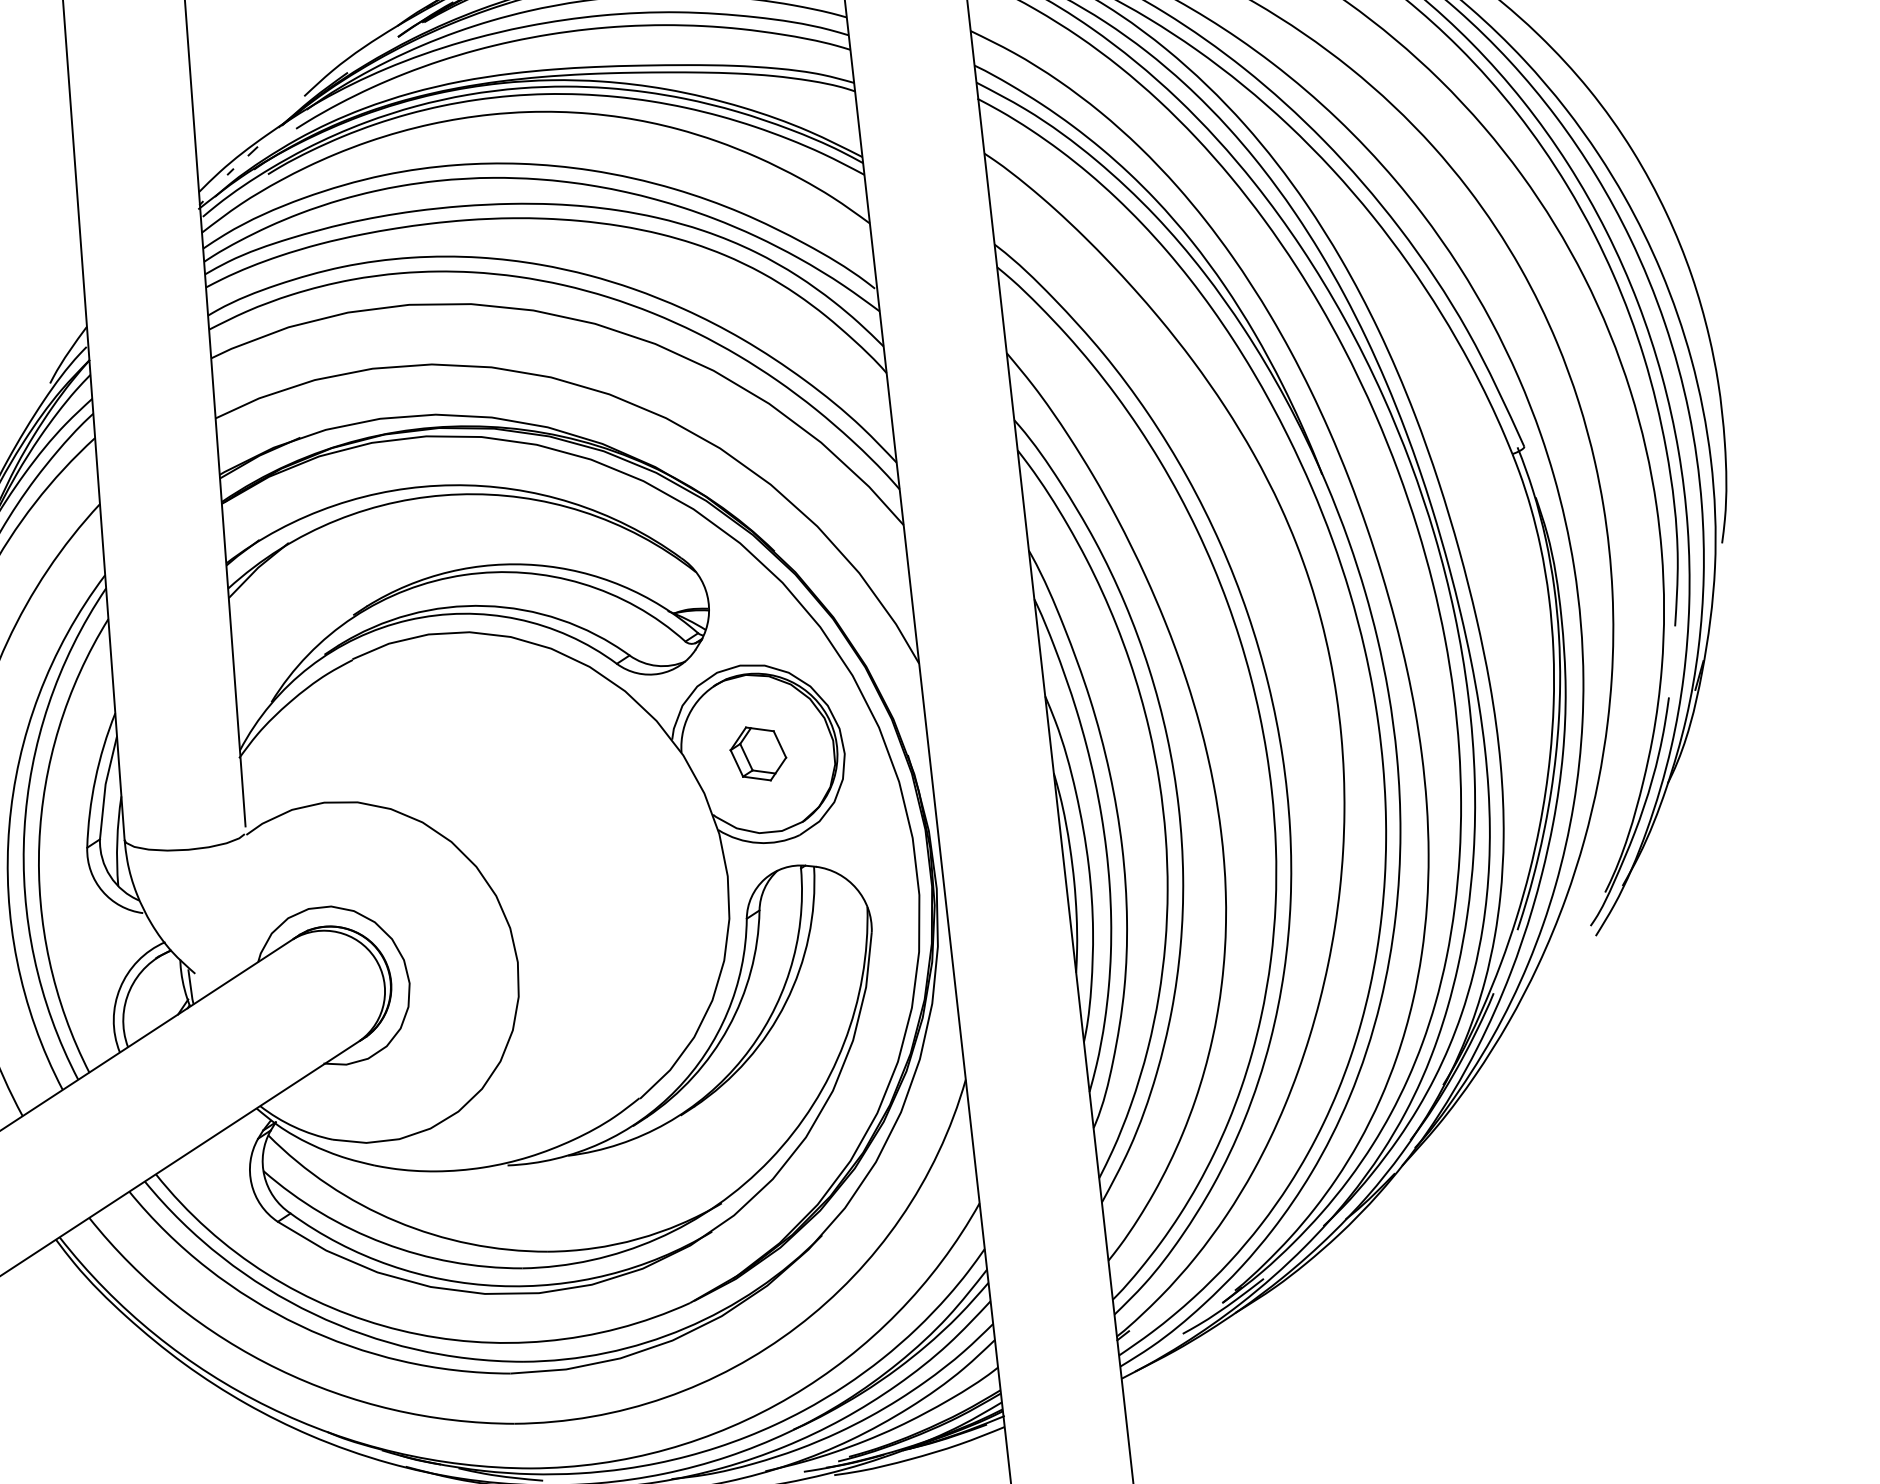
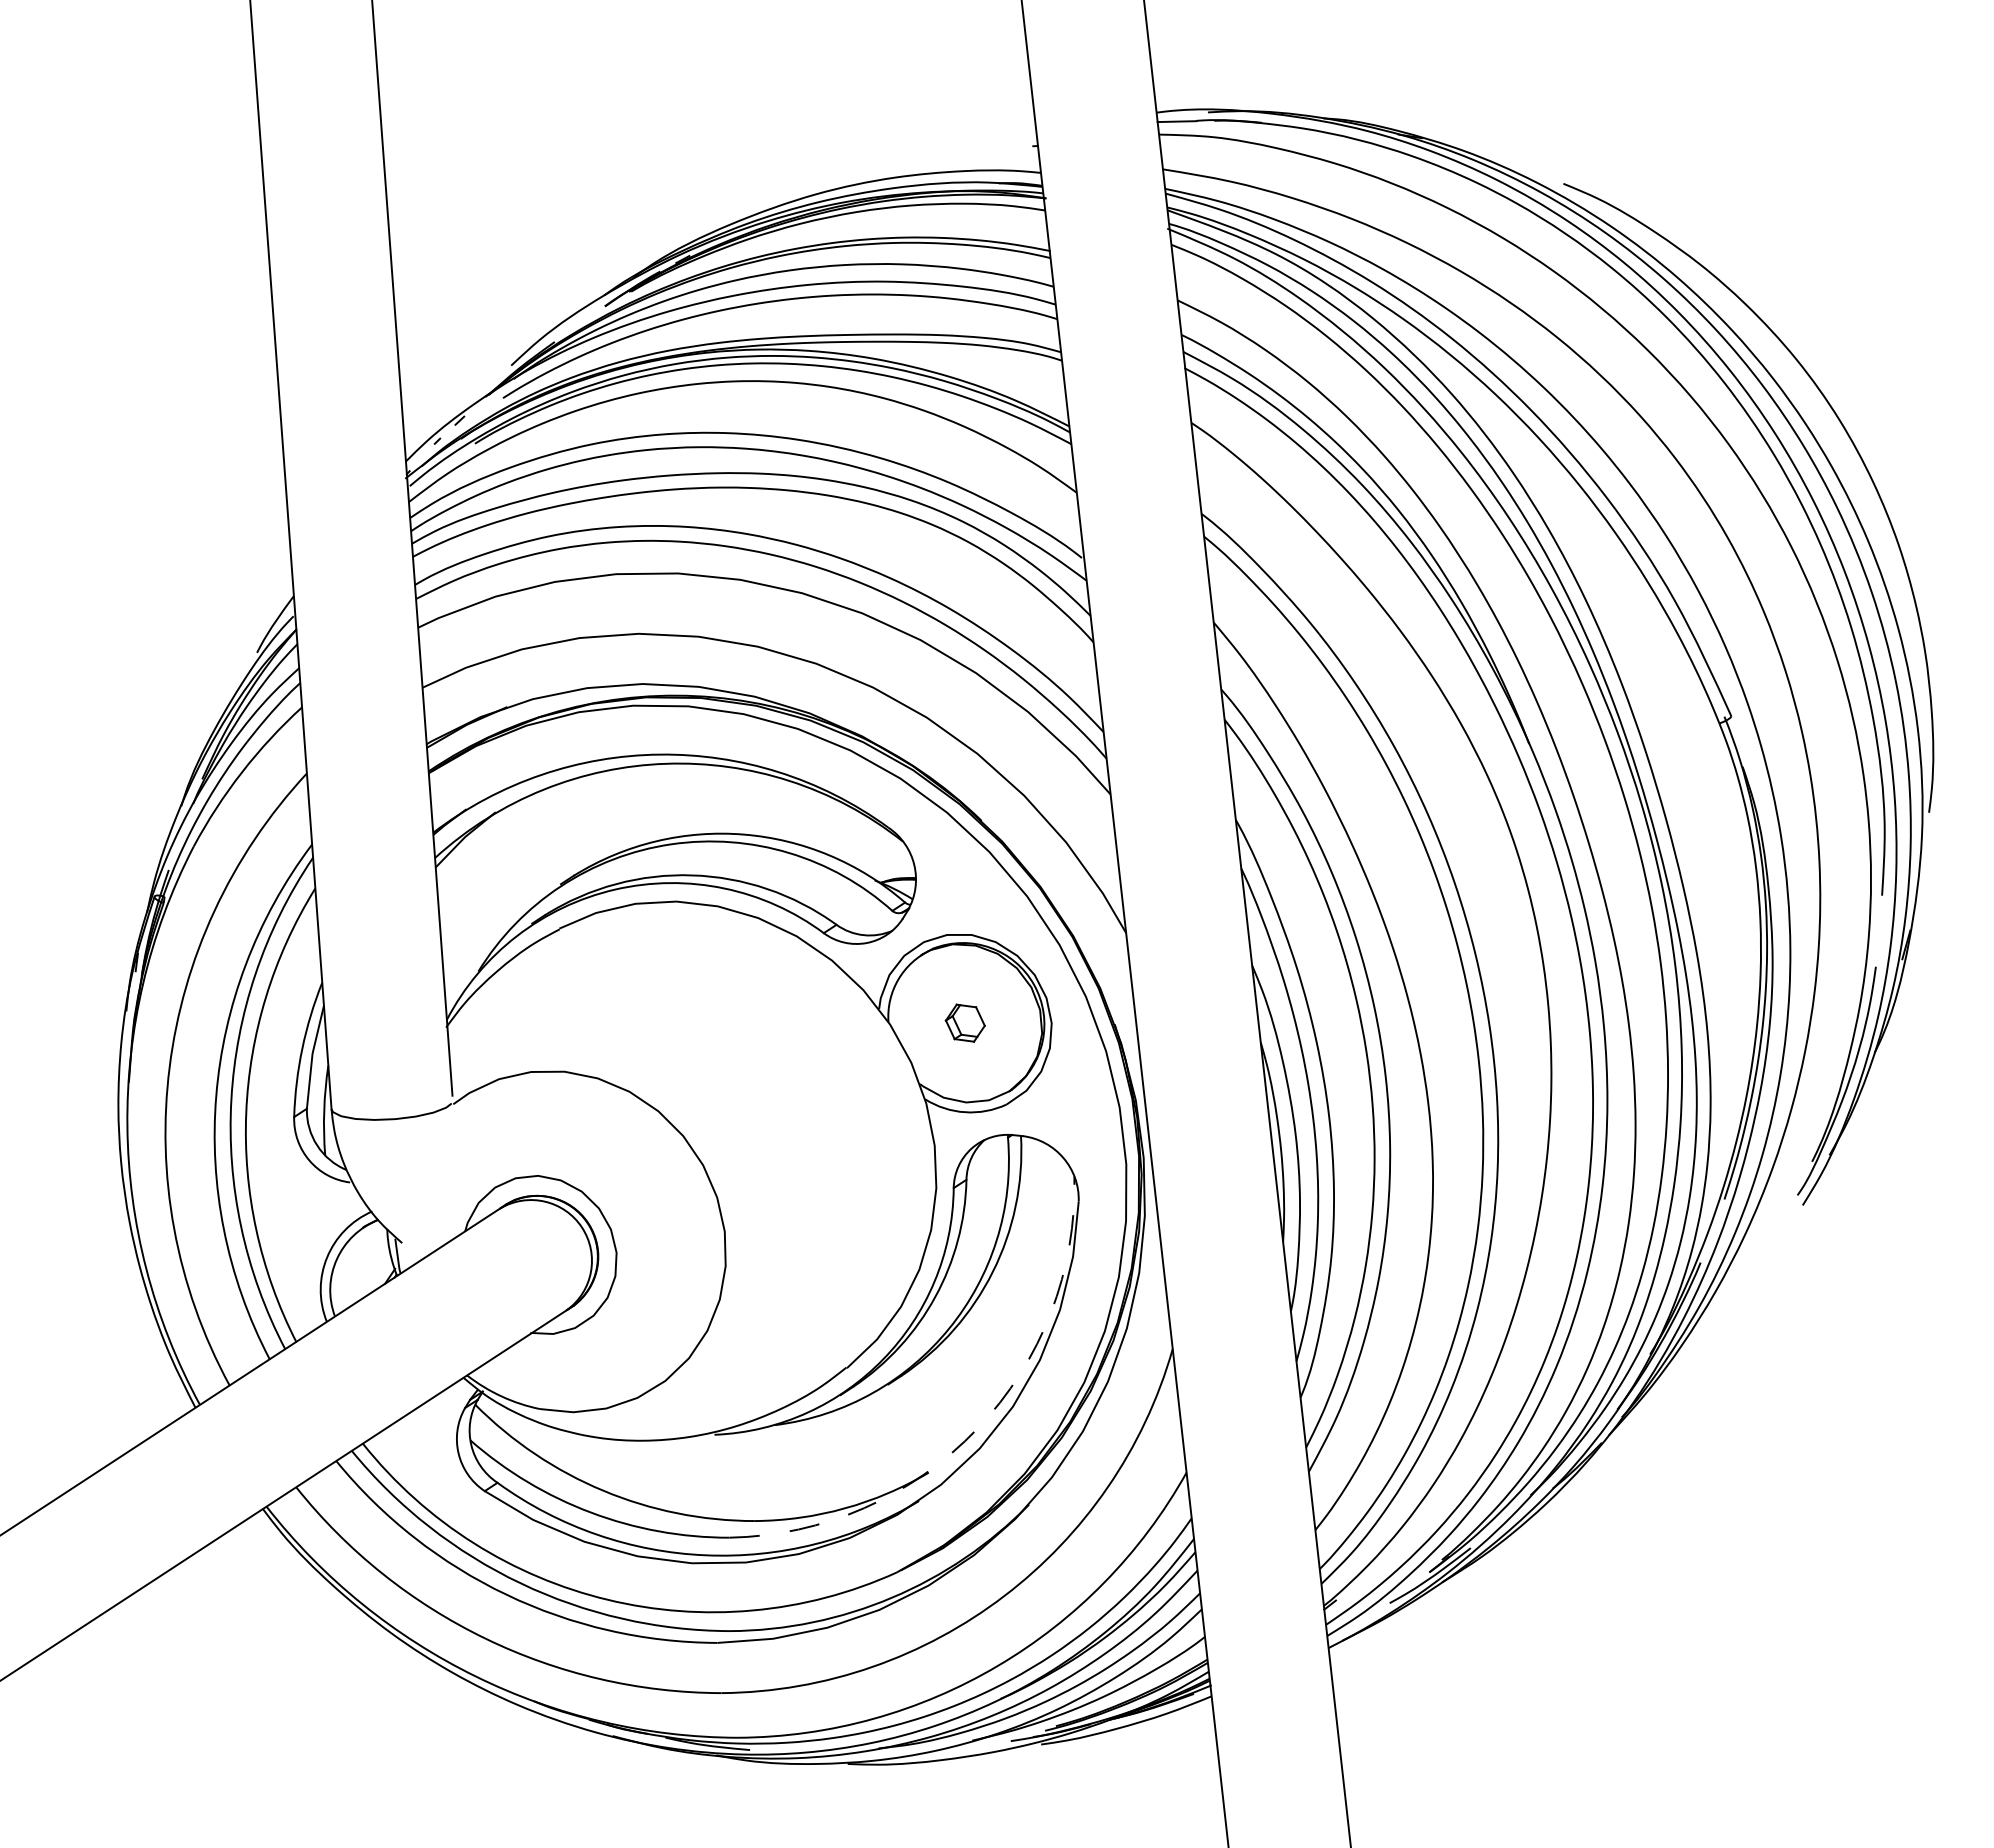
part: (758, 753) -> (965, 1022), size x0.7
arc: (770, 1160) -> (977, 1429), solid -> dashed

